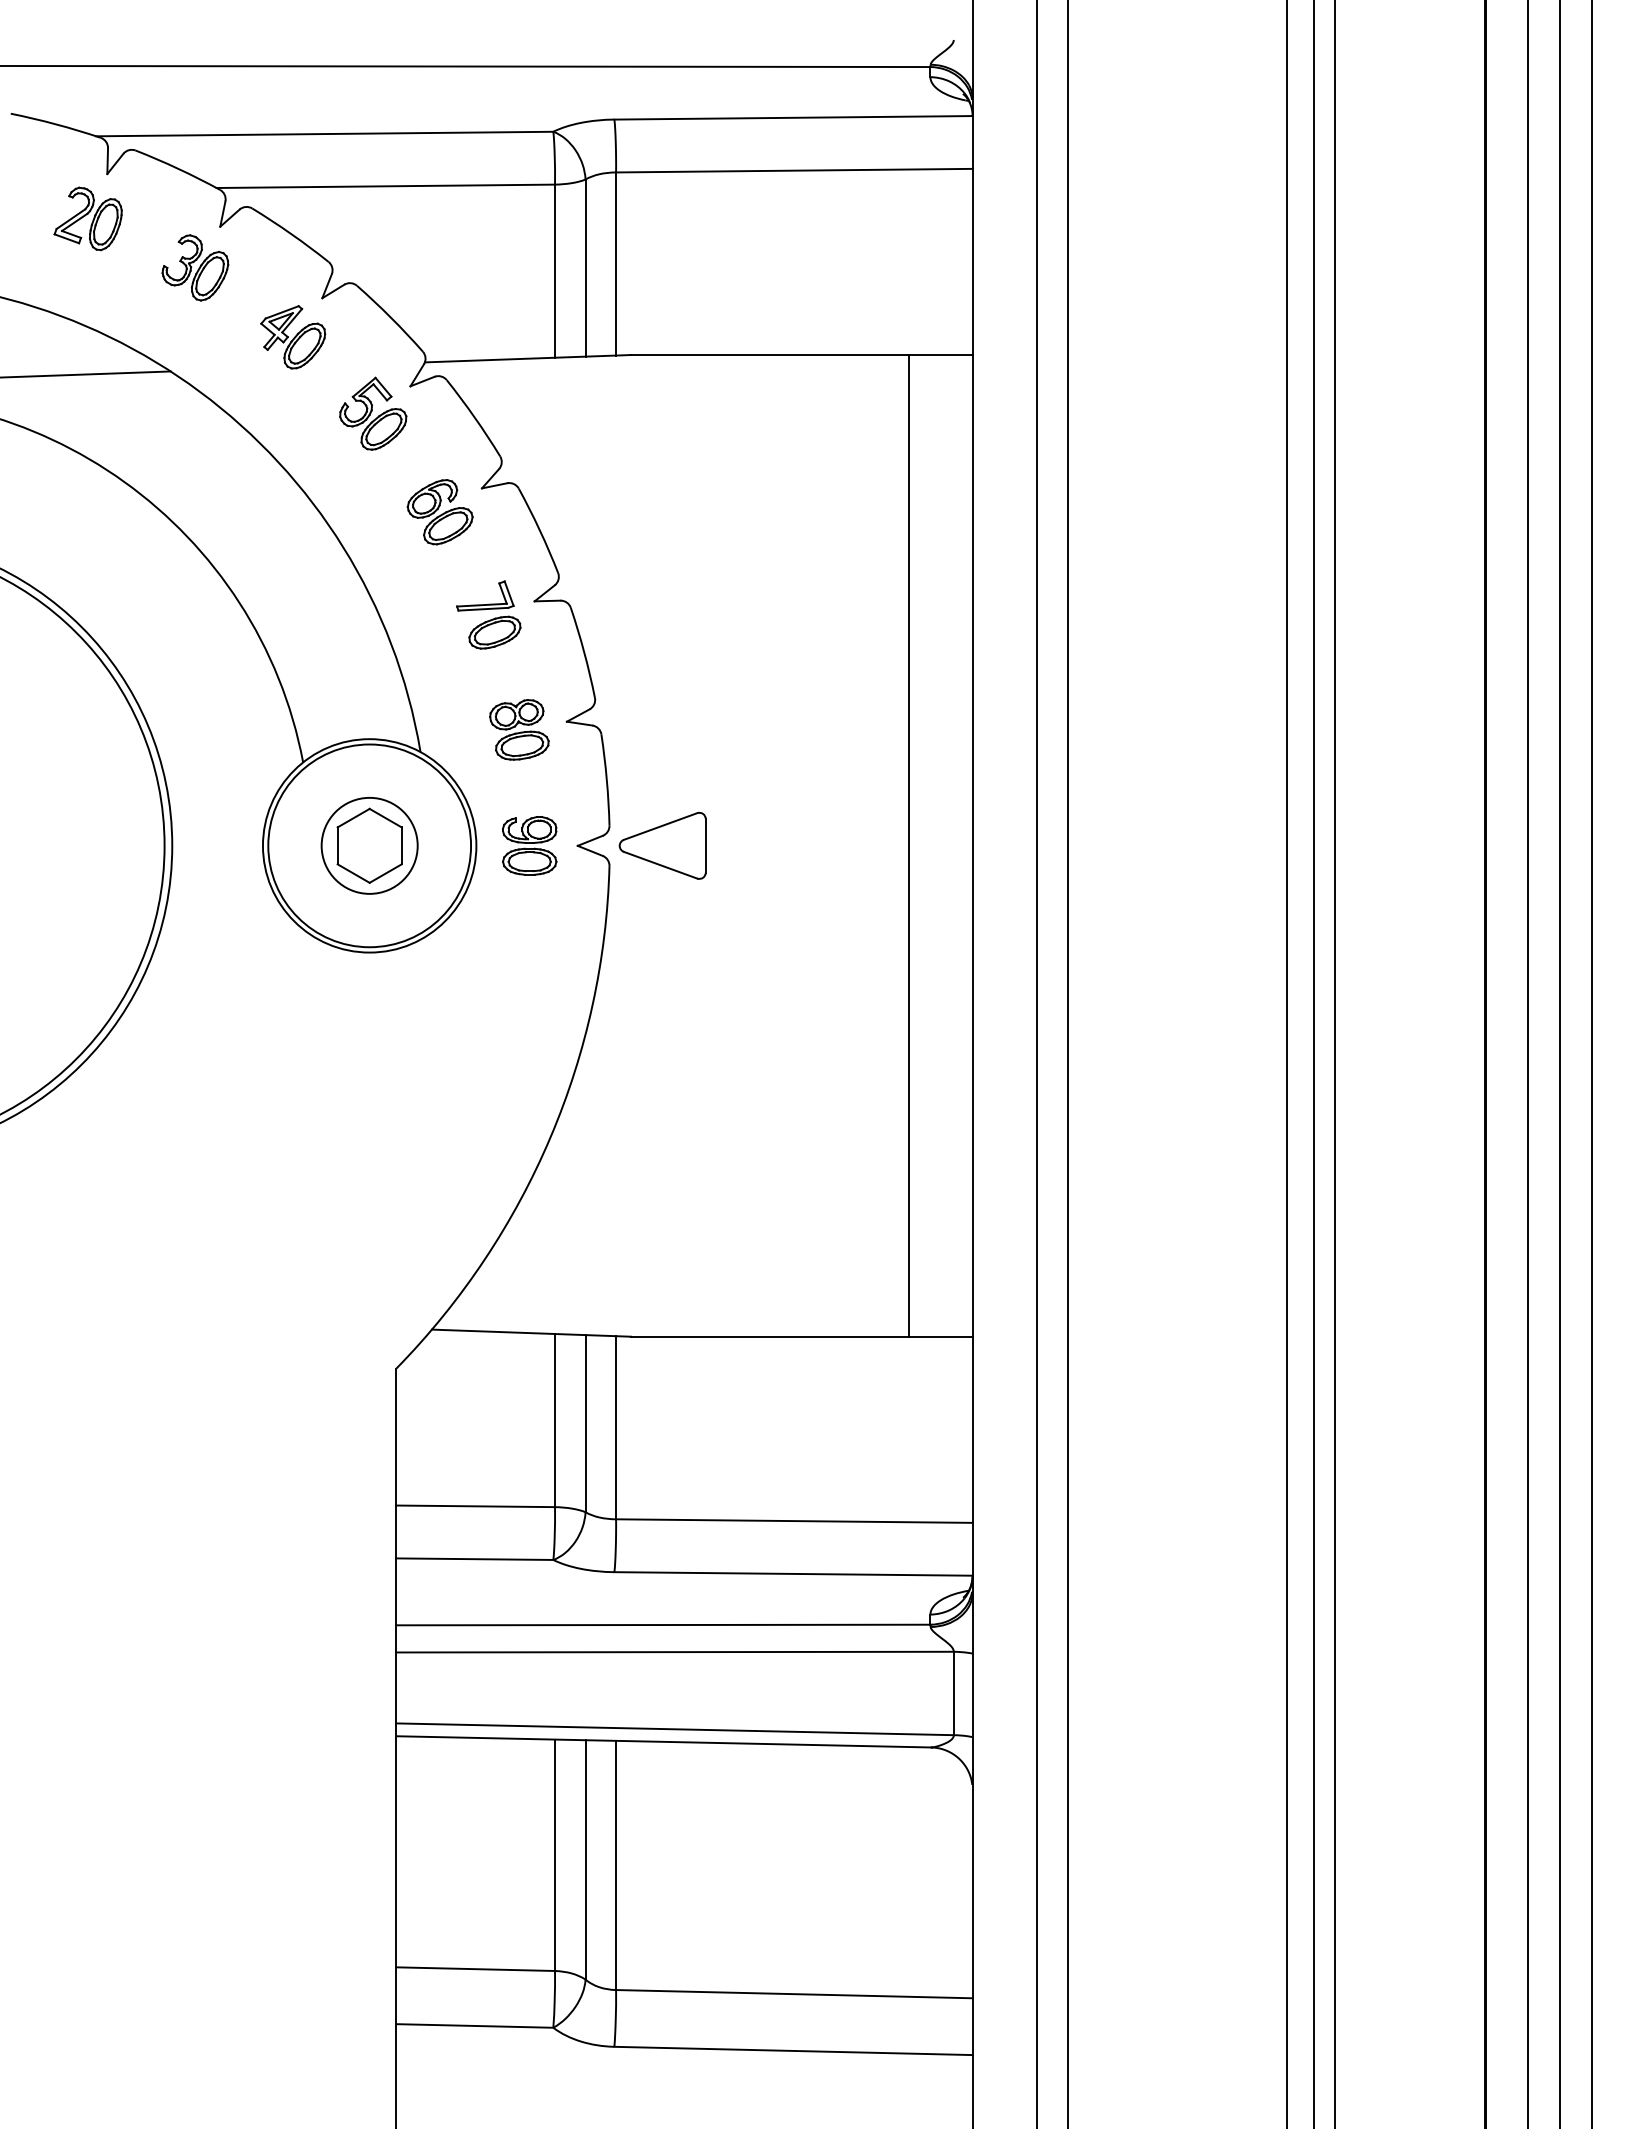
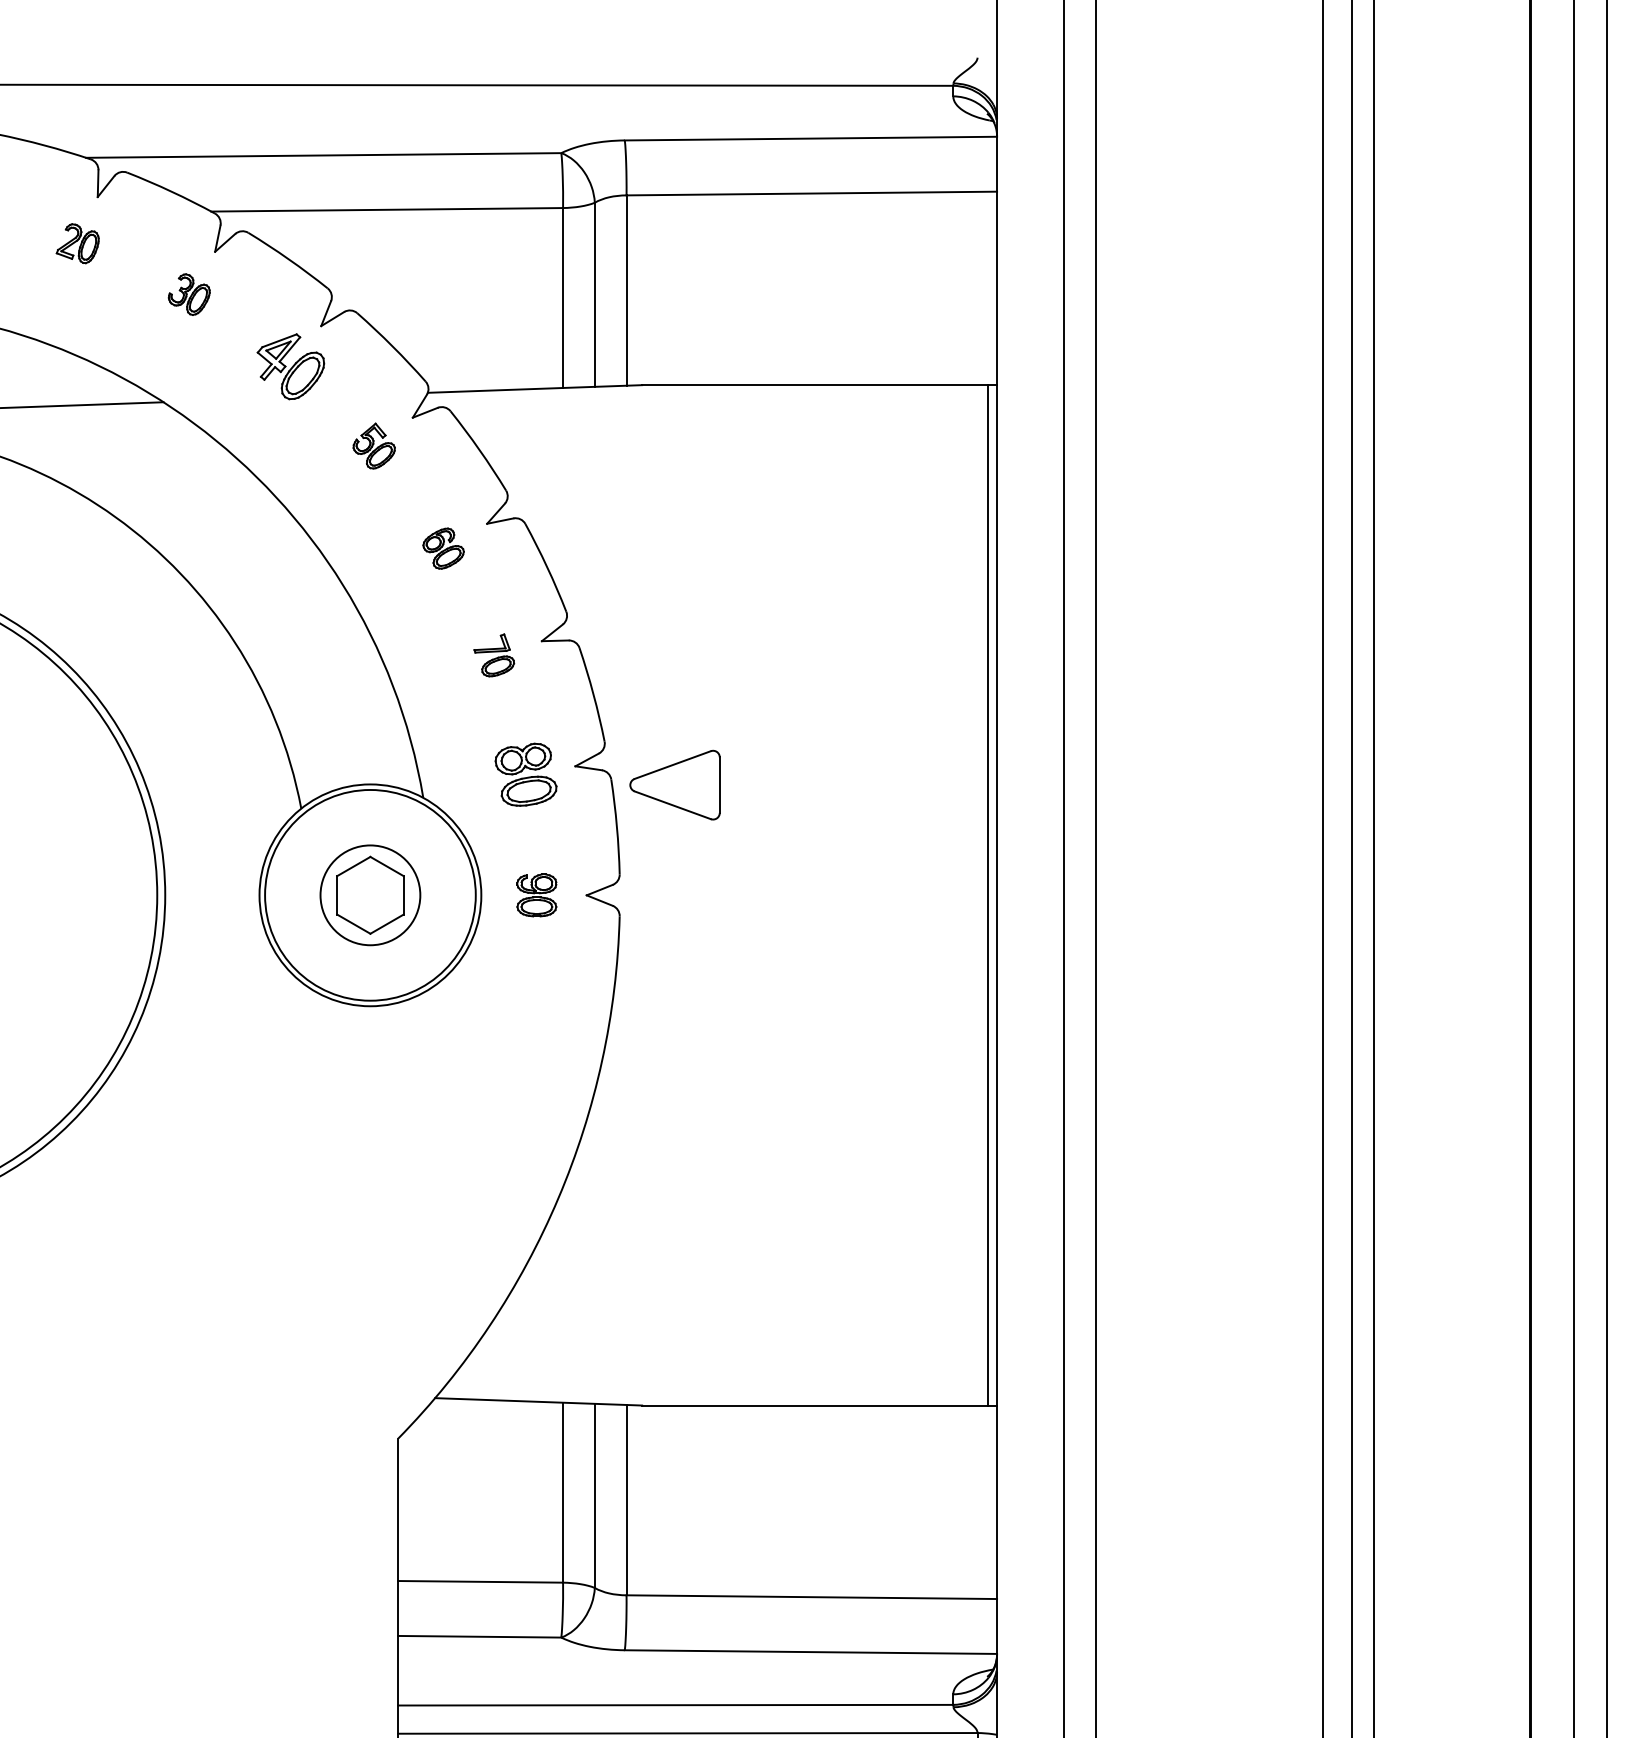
part: (87, 218) -> (77, 243), size x0.6
part: (195, 267) -> (189, 294), size x0.6
part: (373, 413) -> (374, 445), size x0.6
part: (439, 512) -> (443, 548), size x0.6
part: (488, 614) -> (493, 654), size x0.6
part: (529, 845) -> (536, 894), size x0.7
part: (662, 845) -> (674, 784), moved
line: (908, 845) -> (987, 894), moved

